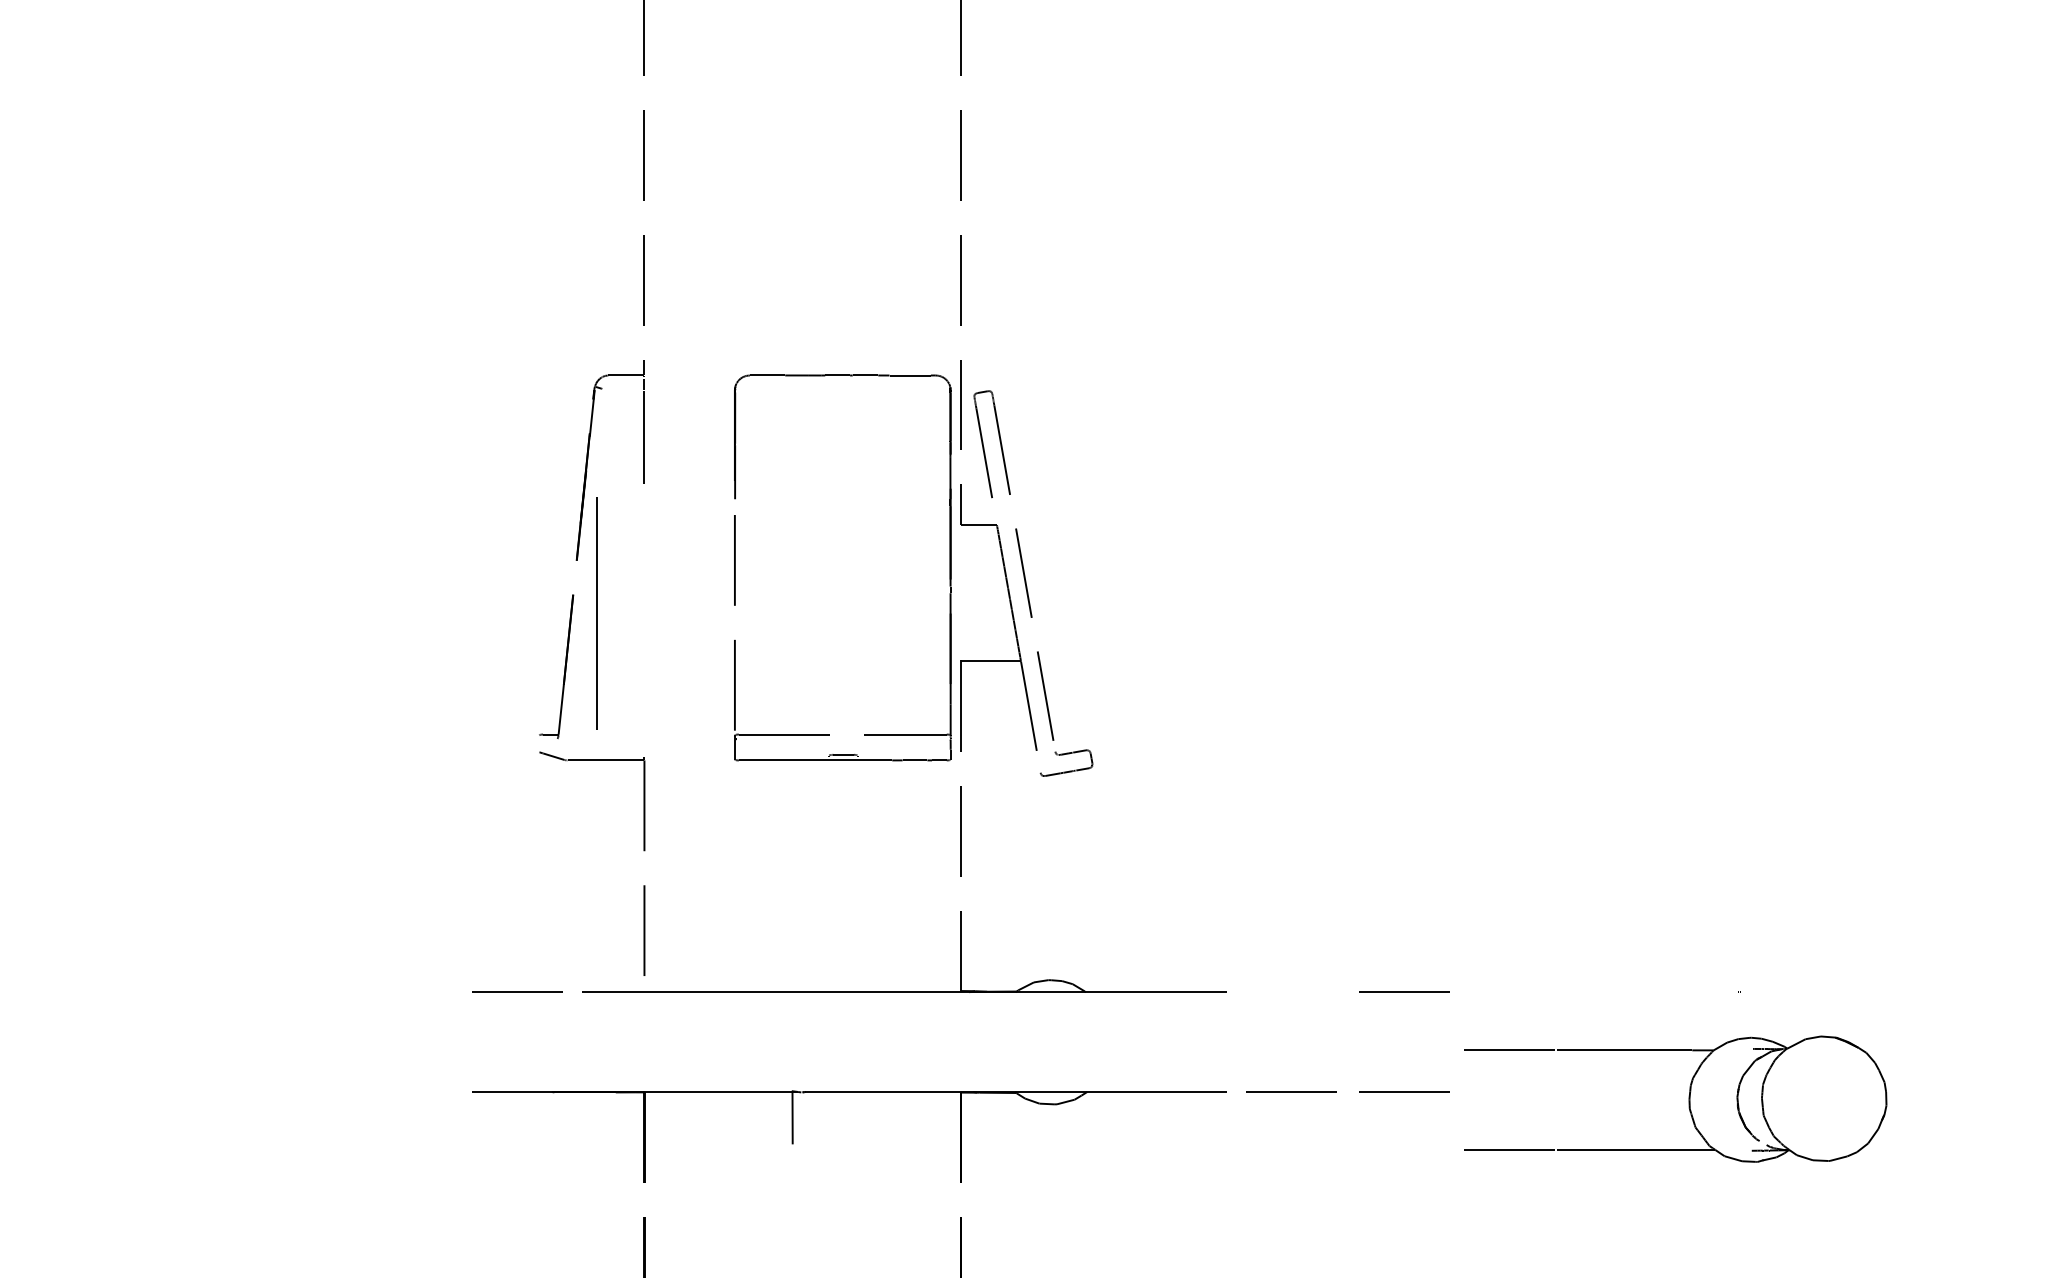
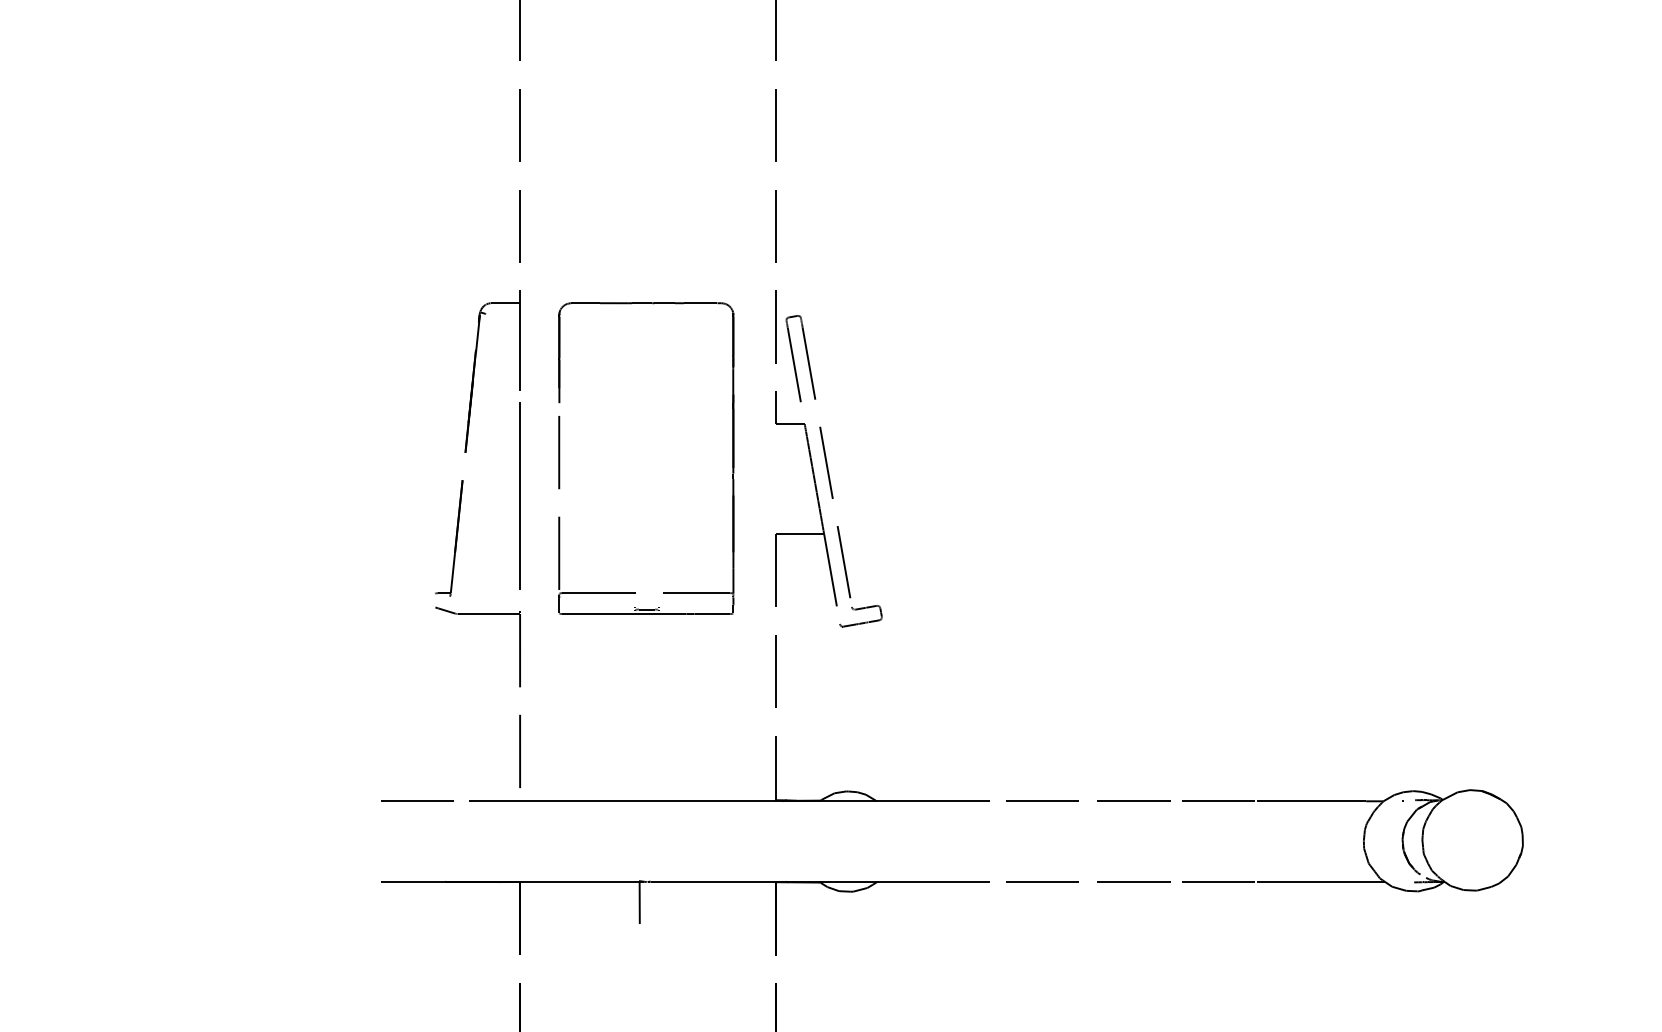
part: (735, 567) -> (559, 458), moved
line: (596, 613) -> (519, 495), moved
line: (1291, 991) -> (1042, 800), added
part: (1688, 1098) -> (1363, 840), moved

